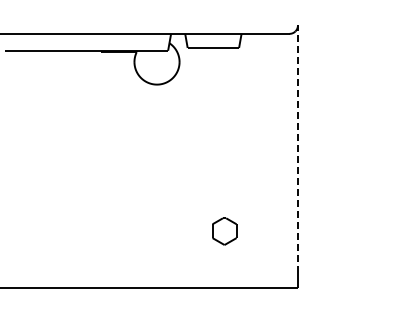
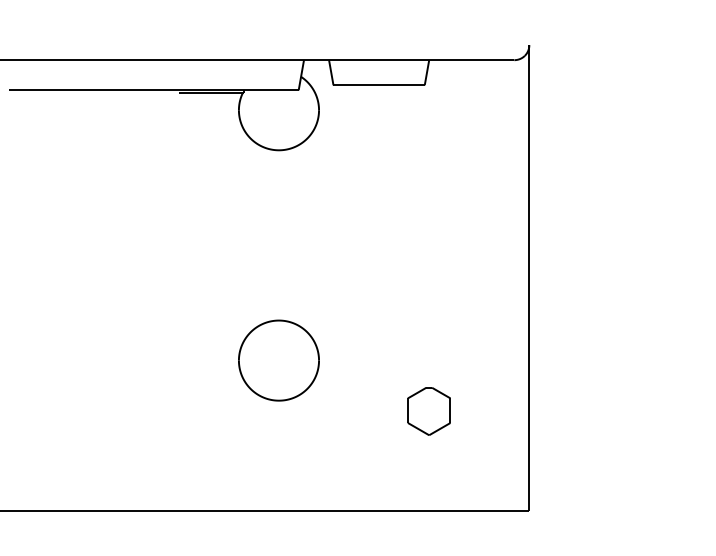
line: (297, 148) -> (528, 263), dashed -> solid
part: (156, 202) -> (278, 359), added
part: (224, 231) -> (429, 411), moved

